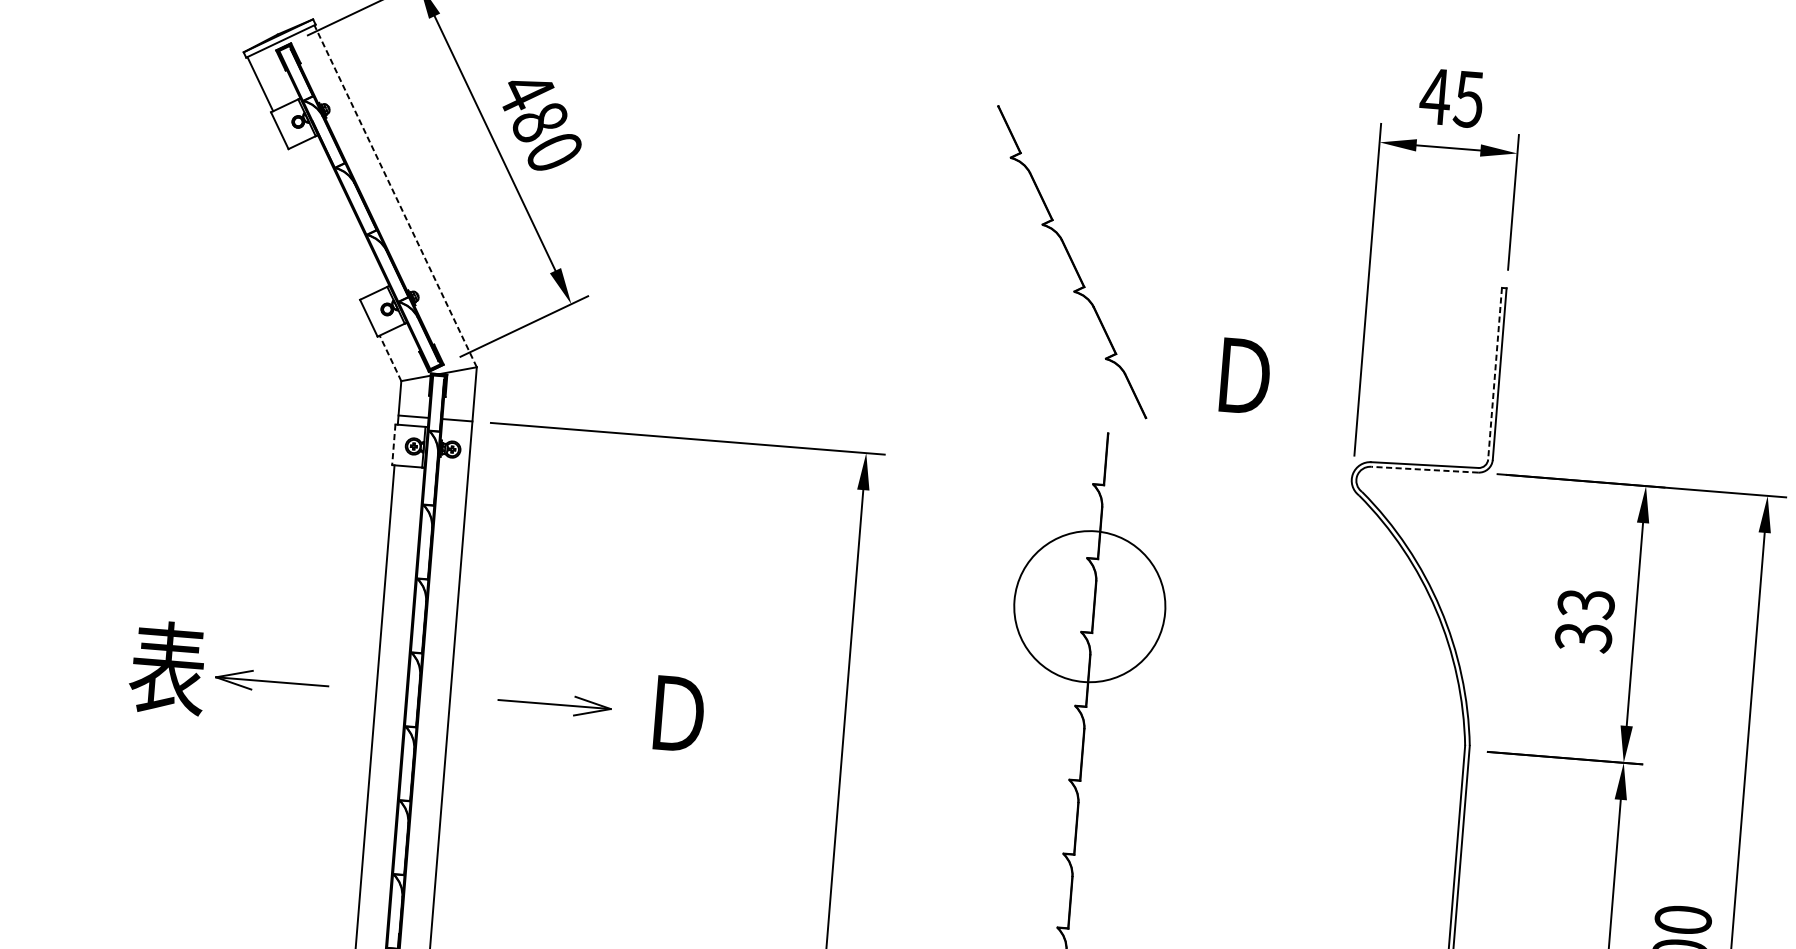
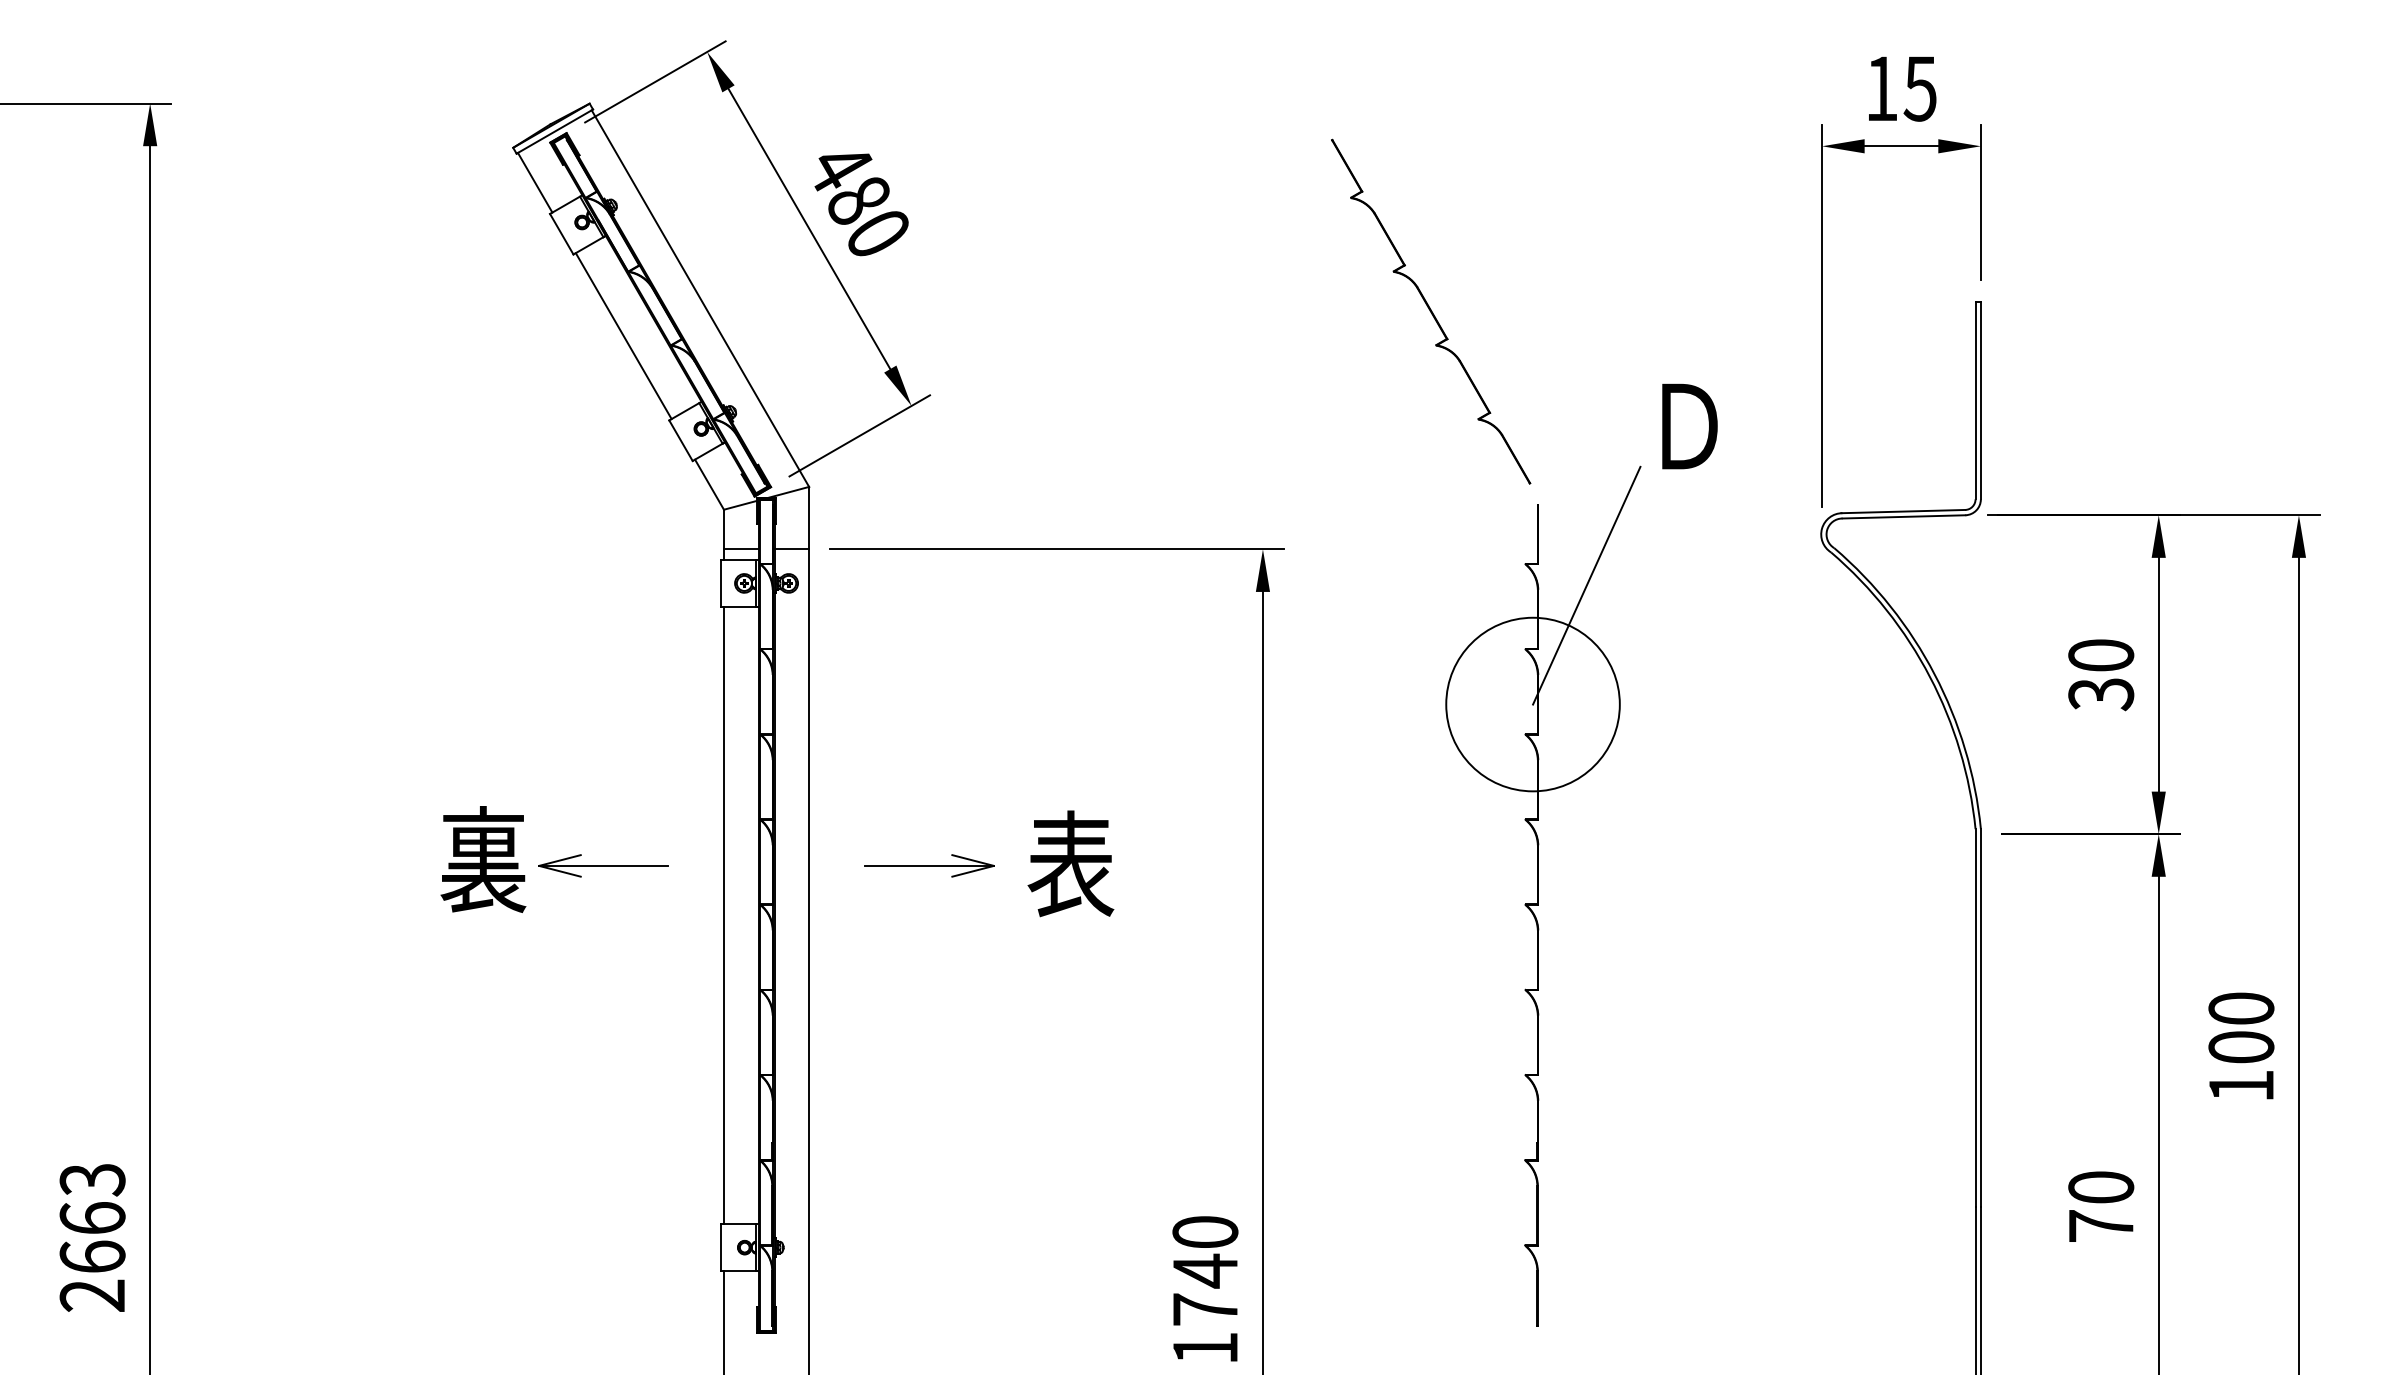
text: (1435, 96) -> (1881, 88), 45 -> 15
line: (395, 196) -> (700, 298), dashed -> solid
line: (326, 223) -> (623, 336), added
part: (1072, 261) -> (1431, 311), moved
line: (390, 358) -> (709, 484), dashed -> solid
line: (1495, 373) -> (1975, 400), dashed -> solid
line: (394, 444) -> (721, 583), dashed -> solid
line: (1424, 469) -> (1903, 516), dashed -> solid
line: (1144, 507) -> (1586, 585), added
text: (1586, 603) -> (2101, 655), 33 -> 30
text: (168, 667) -> (483, 859), 表 -> 裏
text: (677, 712) -> (1070, 863), Ｄ -> 表

